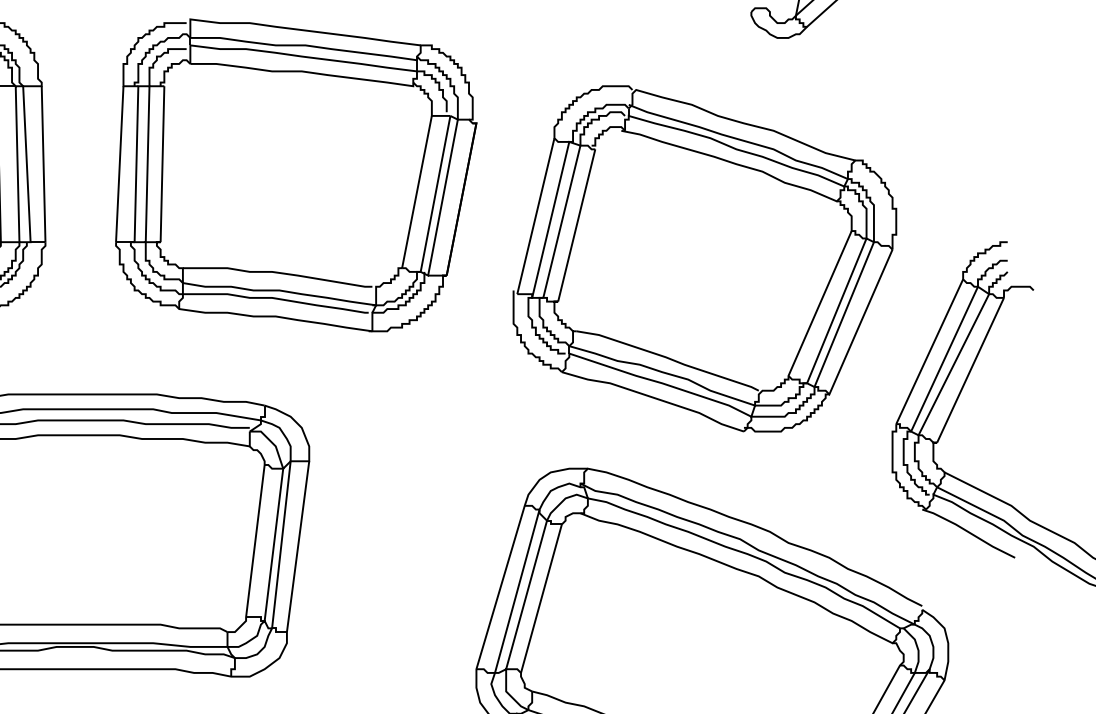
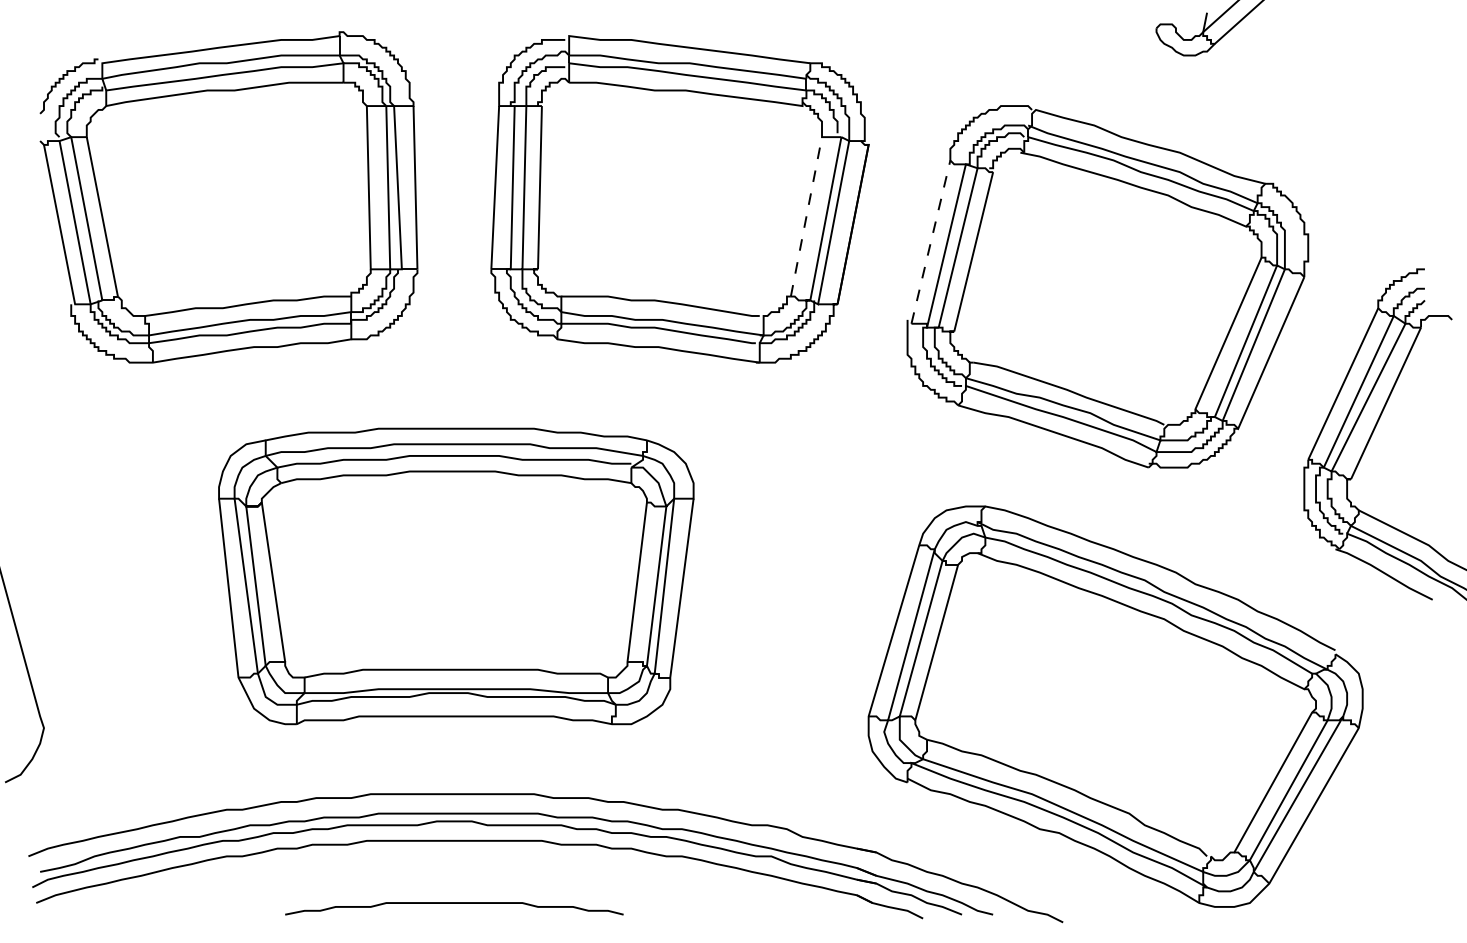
line: (417, 191) -> (806, 216), solid -> dashed
line: (535, 216) -> (930, 242), solid -> dashed

